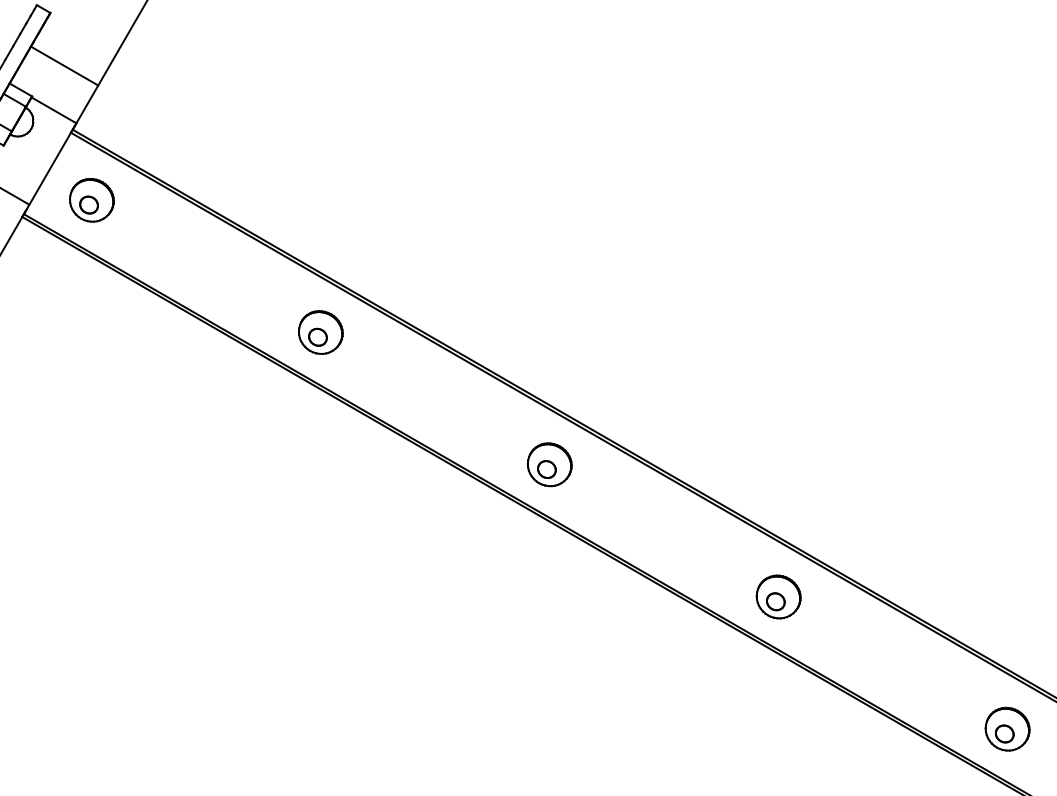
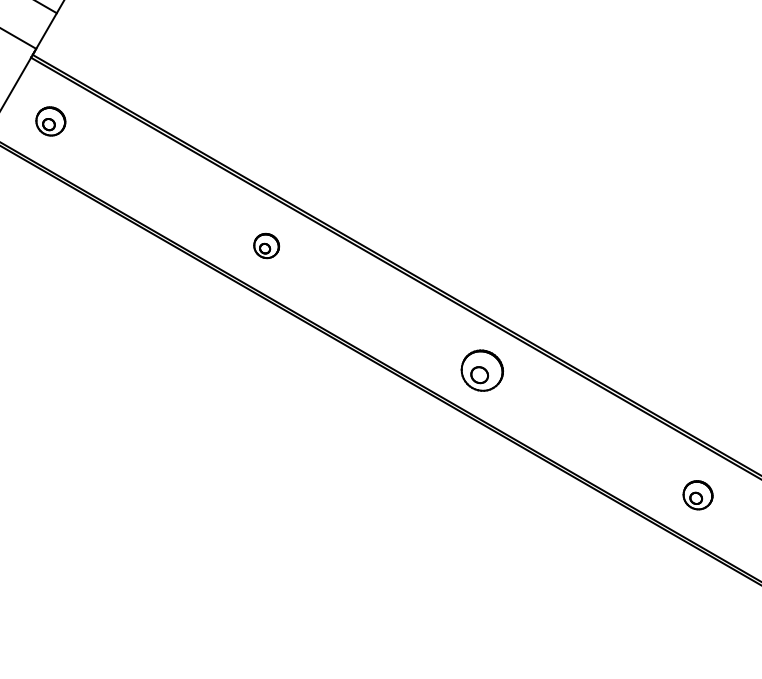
part: (91, 200) -> (50, 121), size x0.7
part: (320, 332) -> (266, 245), size x0.6
part: (778, 596) -> (697, 494), size x0.7

